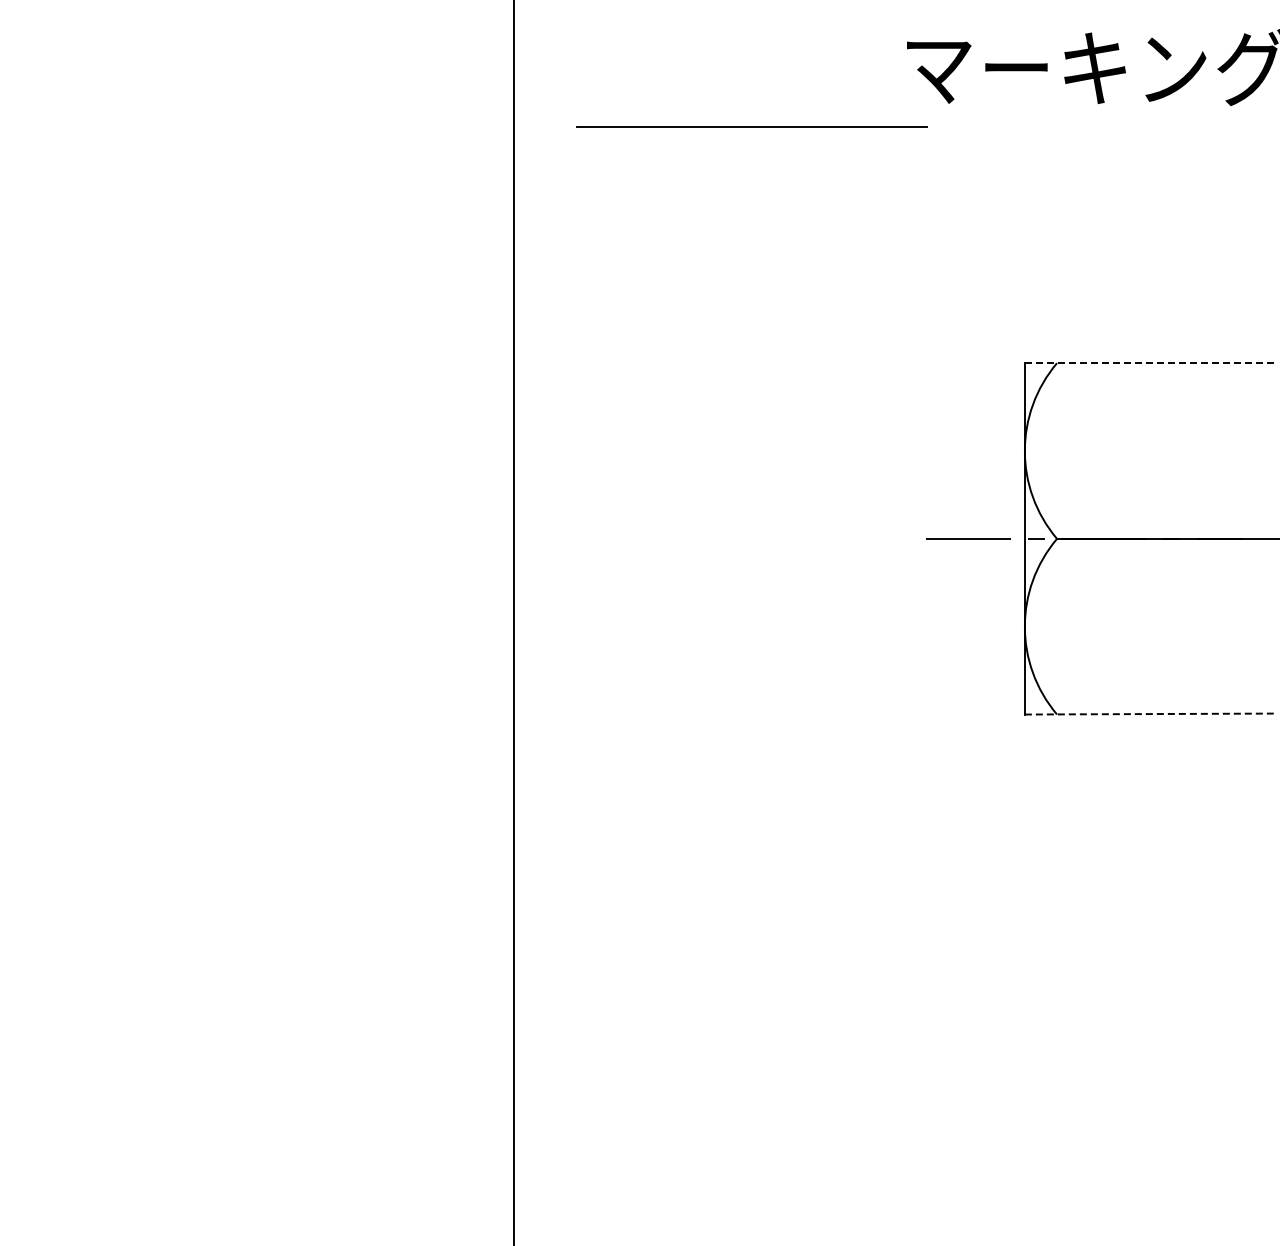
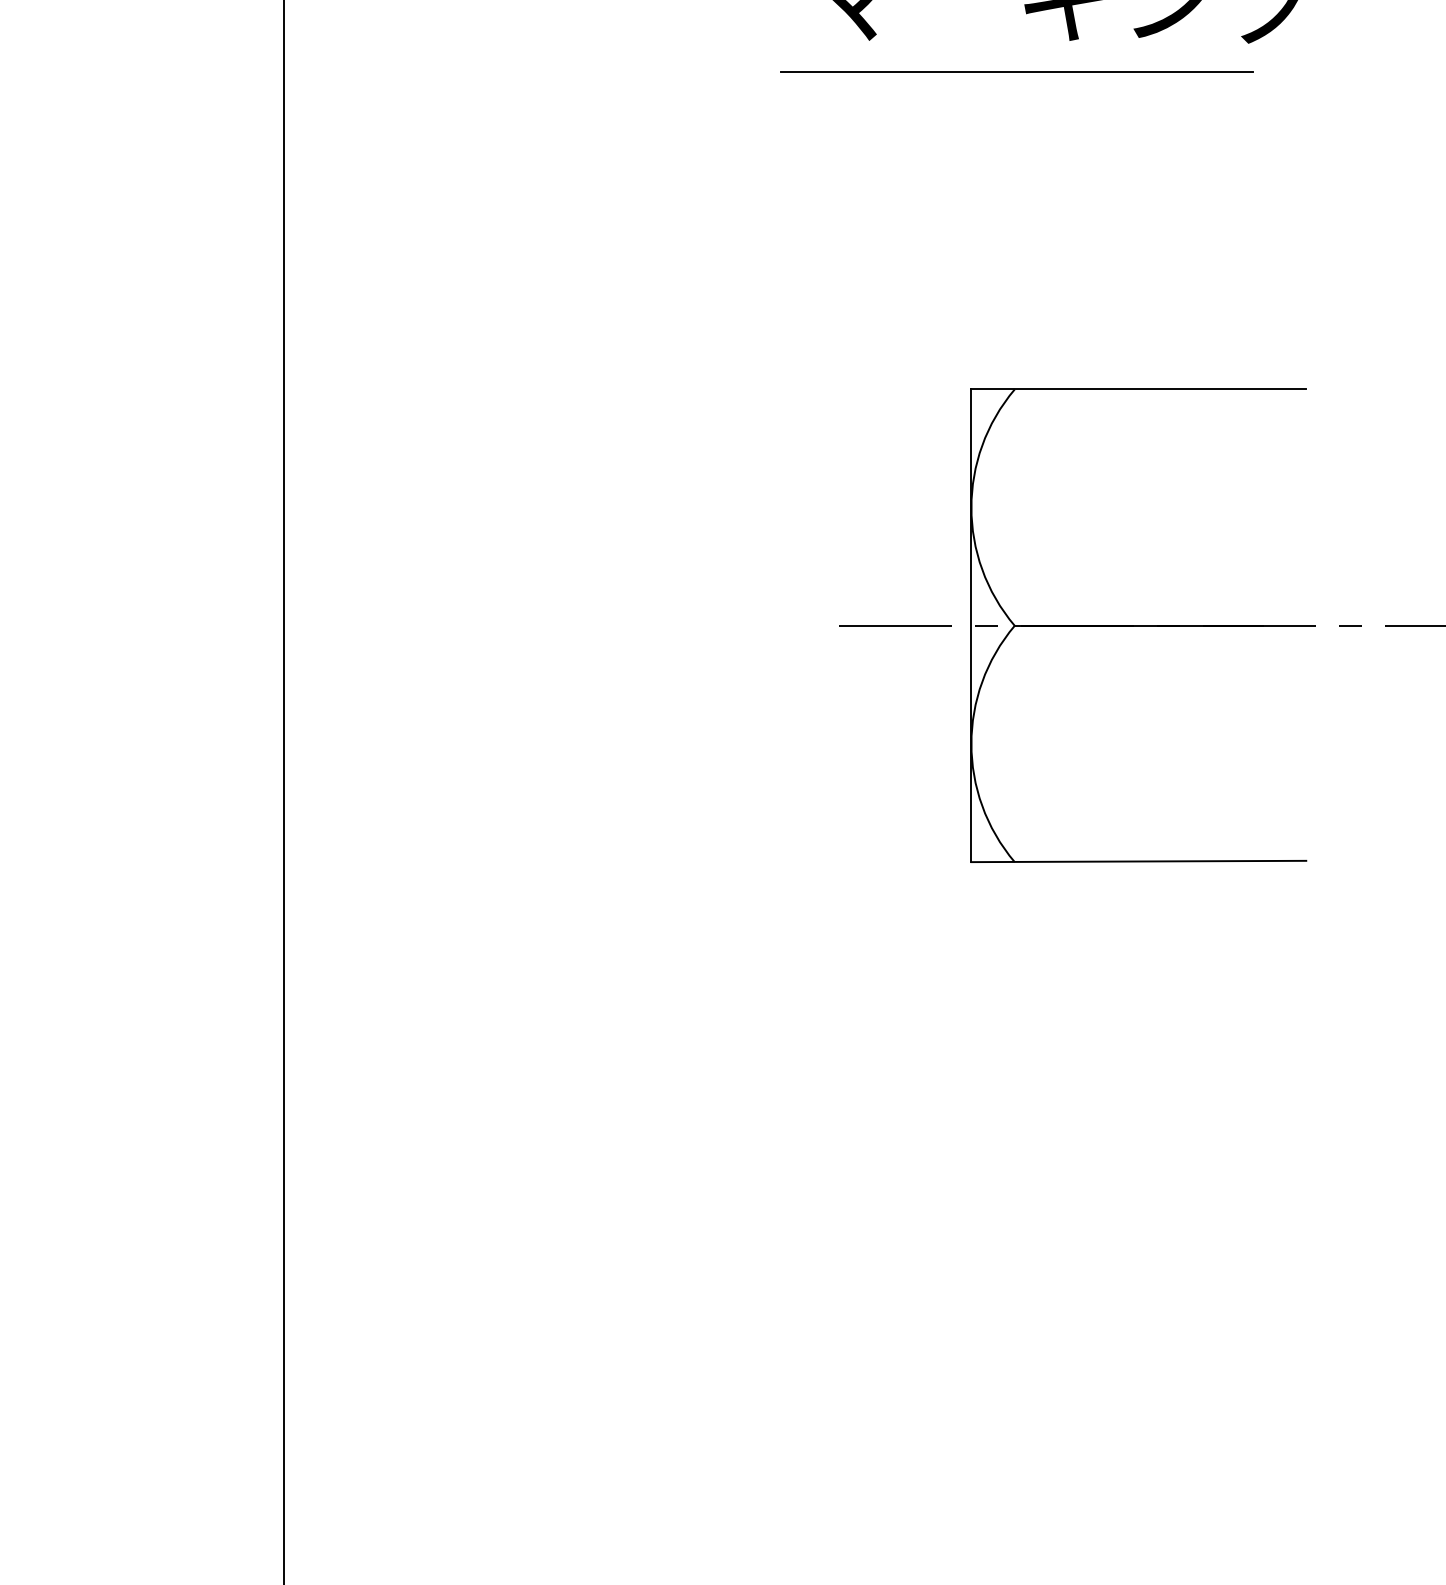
line: (751, 126) -> (1016, 71), moved
line: (1148, 363) -> (1137, 389), dashed -> solid
line: (1149, 714) -> (1139, 862), dashed -> solid

